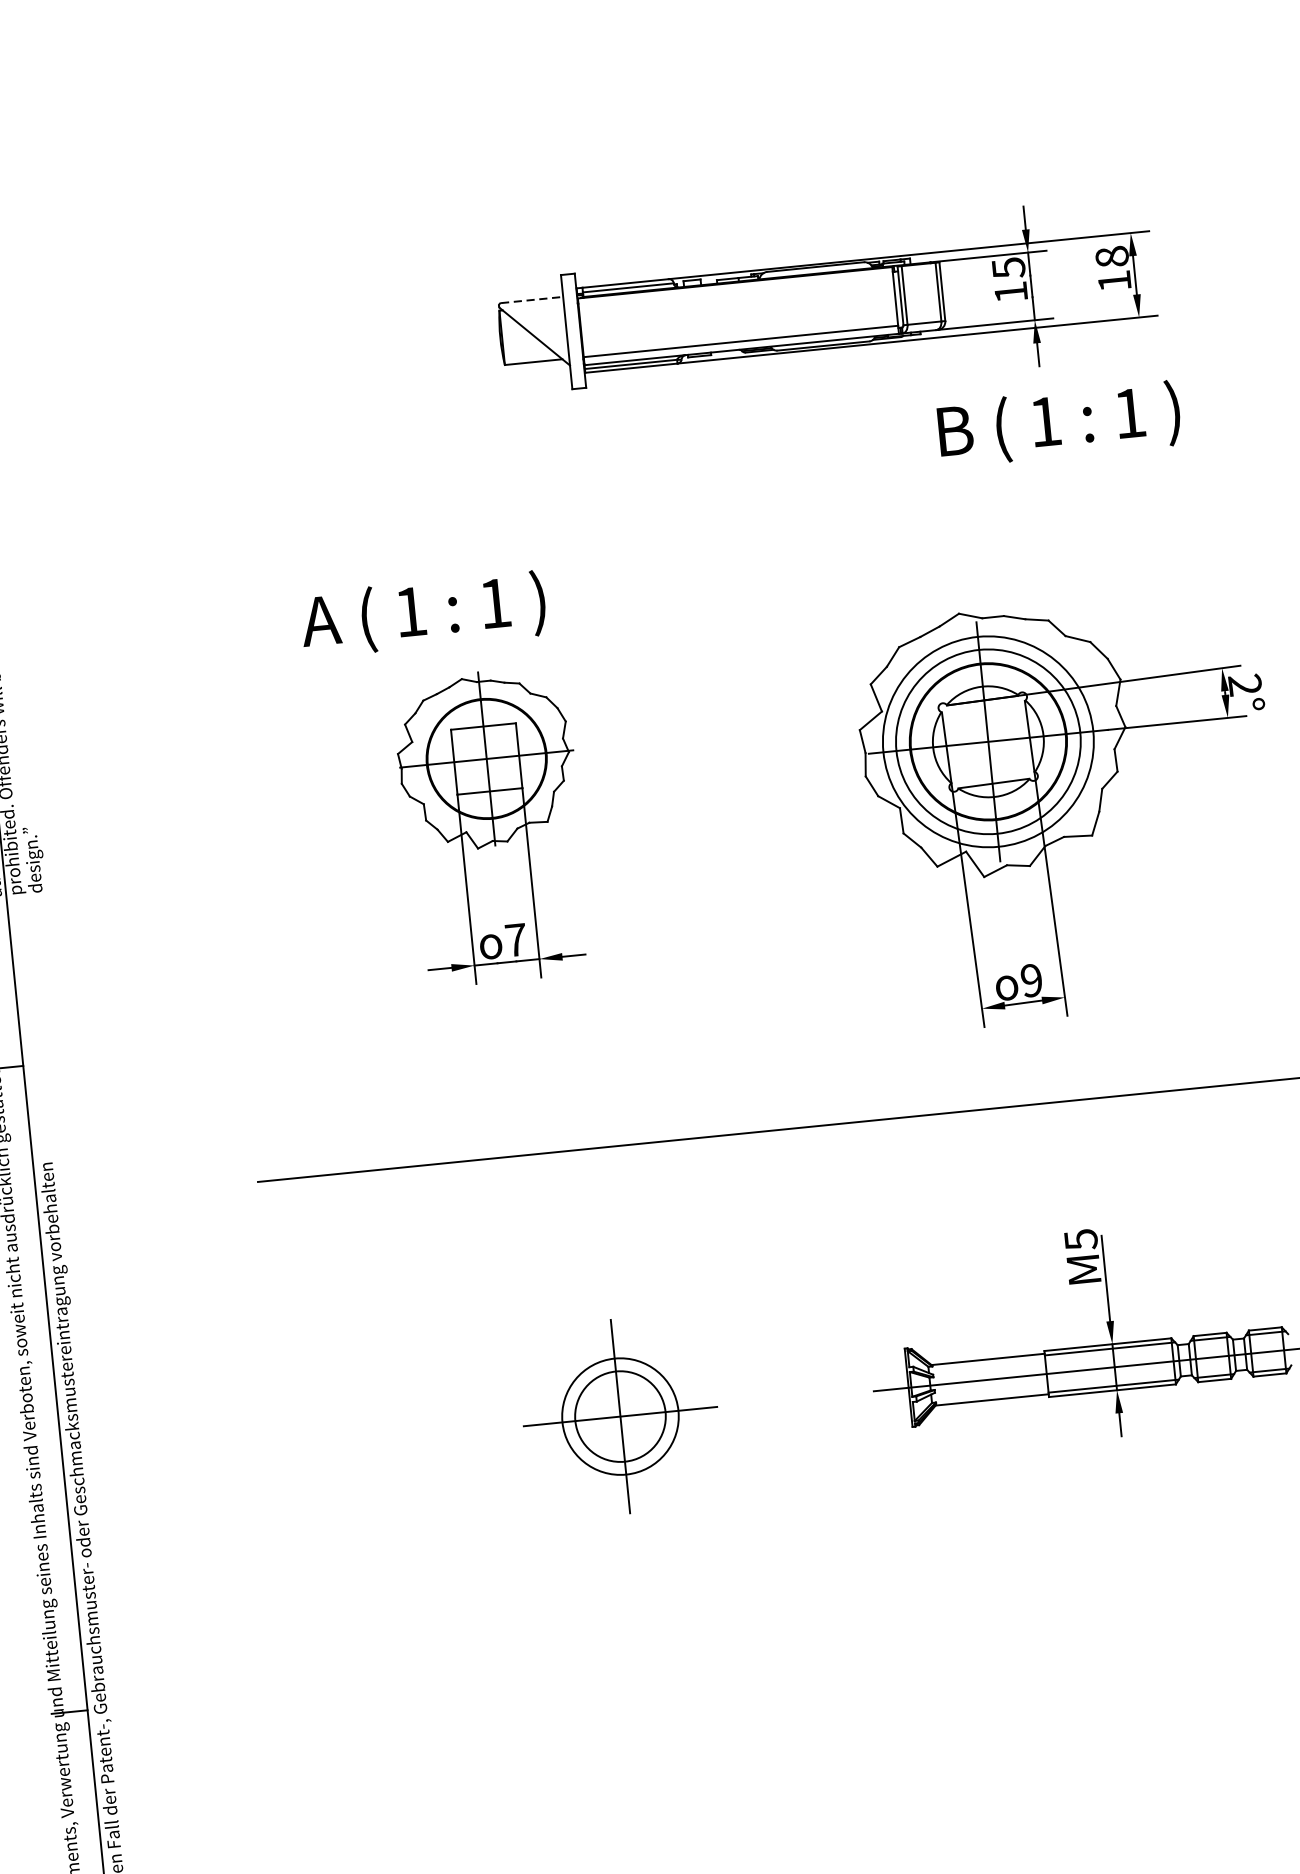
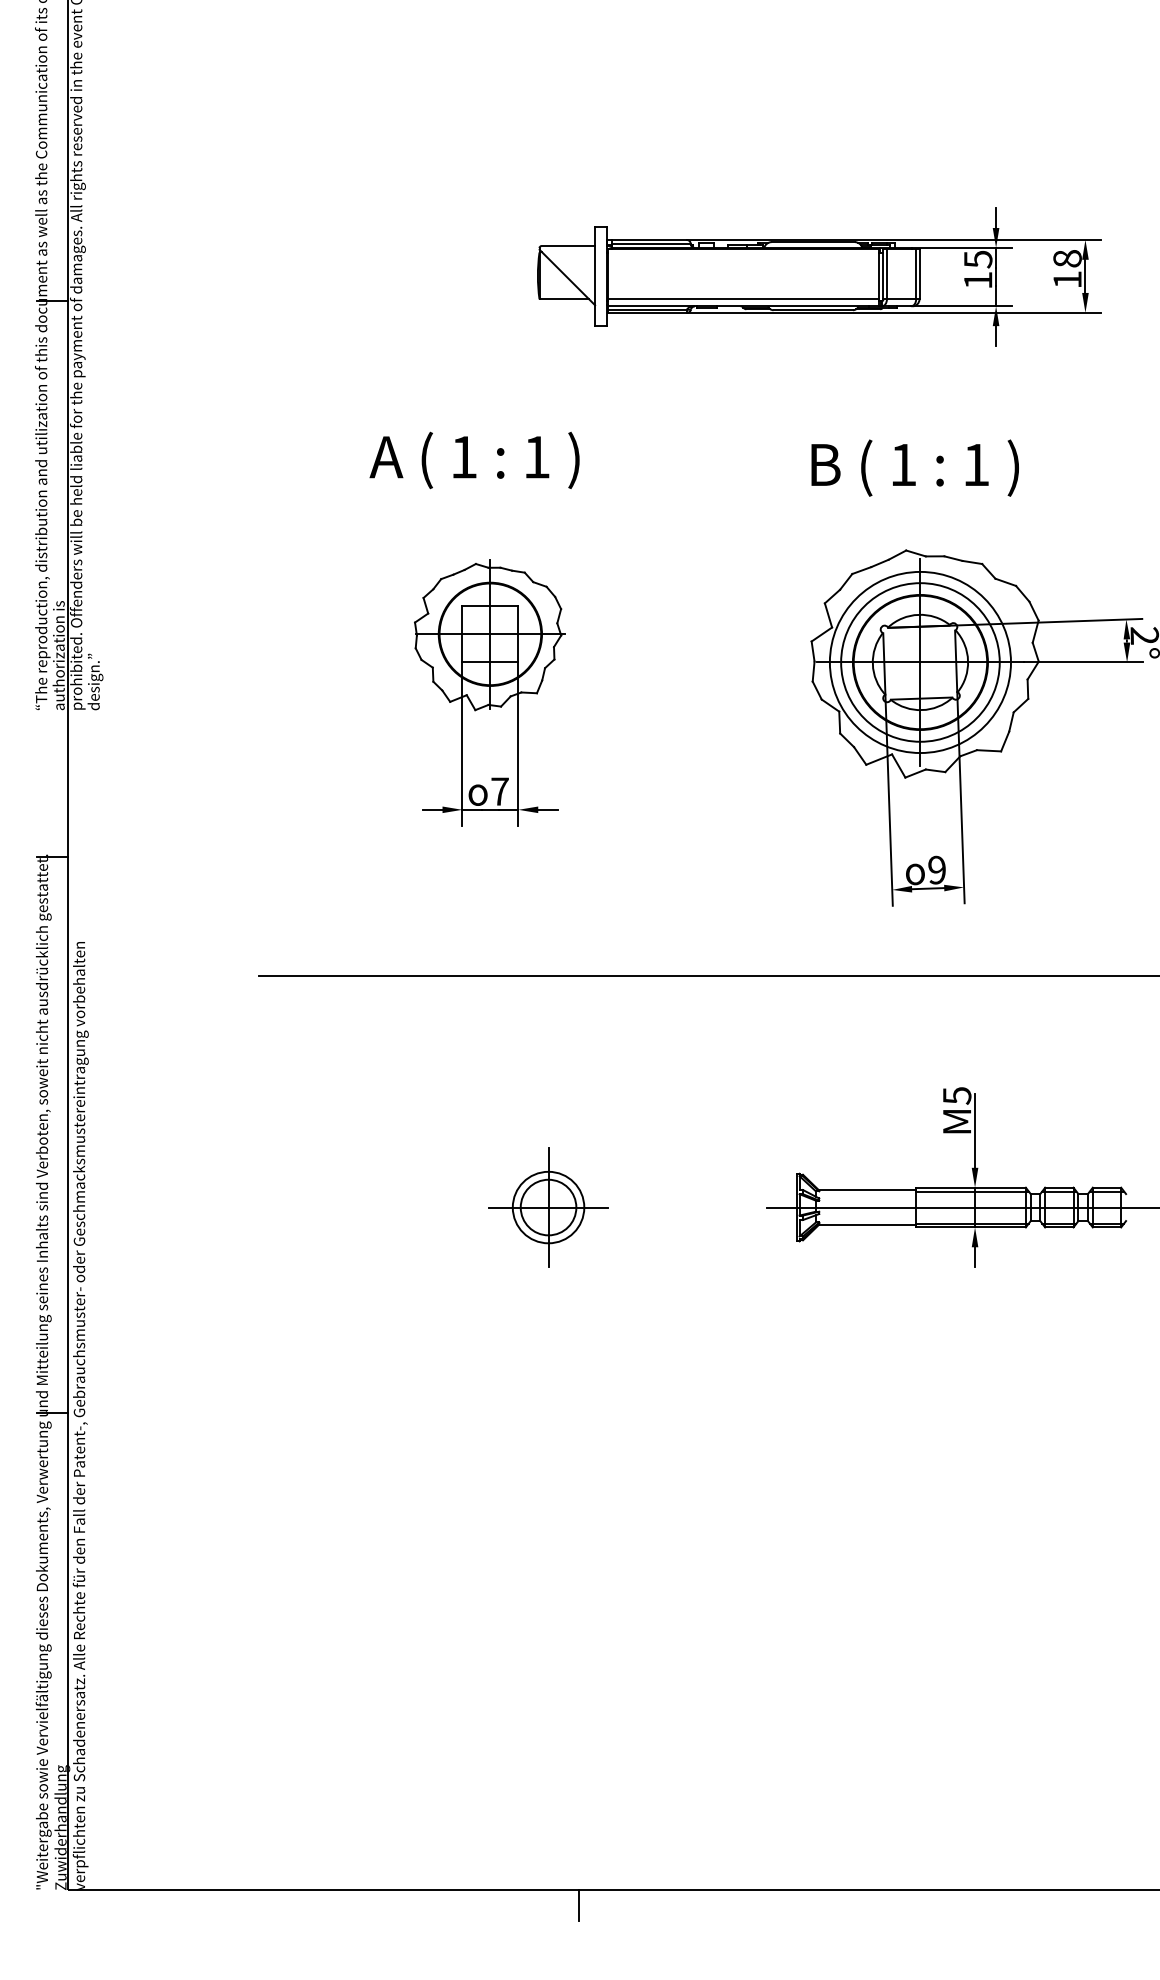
line: (532, 300) -> (568, 246), dashed -> solid
text: (1058, 423) -> (914, 467), moved
text: (423, 614) -> (474, 460), moved
part: (620, 1416) -> (548, 1207), size x0.71

